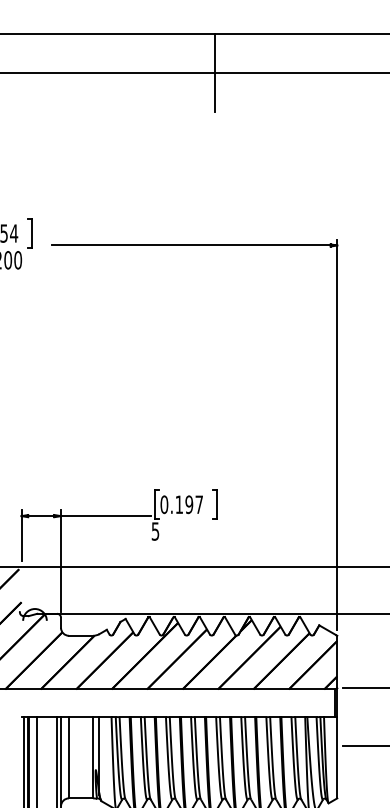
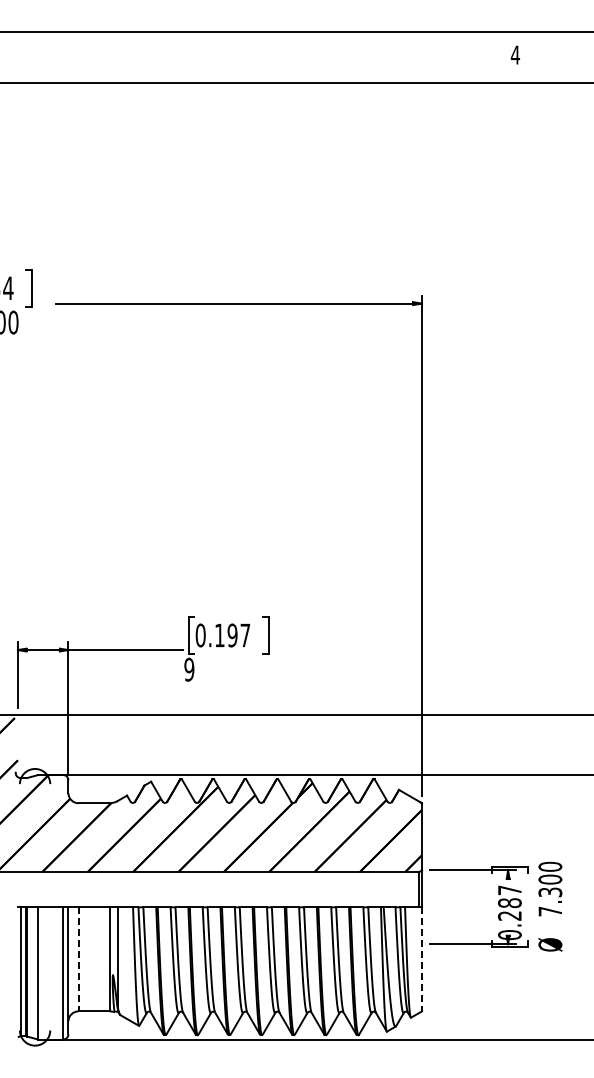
line: (214, 72) -> (265, 82), removed
text: (155, 531) -> (189, 669), 5 -> 9
line: (68, 757) -> (78, 959), solid -> dashed
line: (337, 757) -> (422, 959), solid -> dashed

